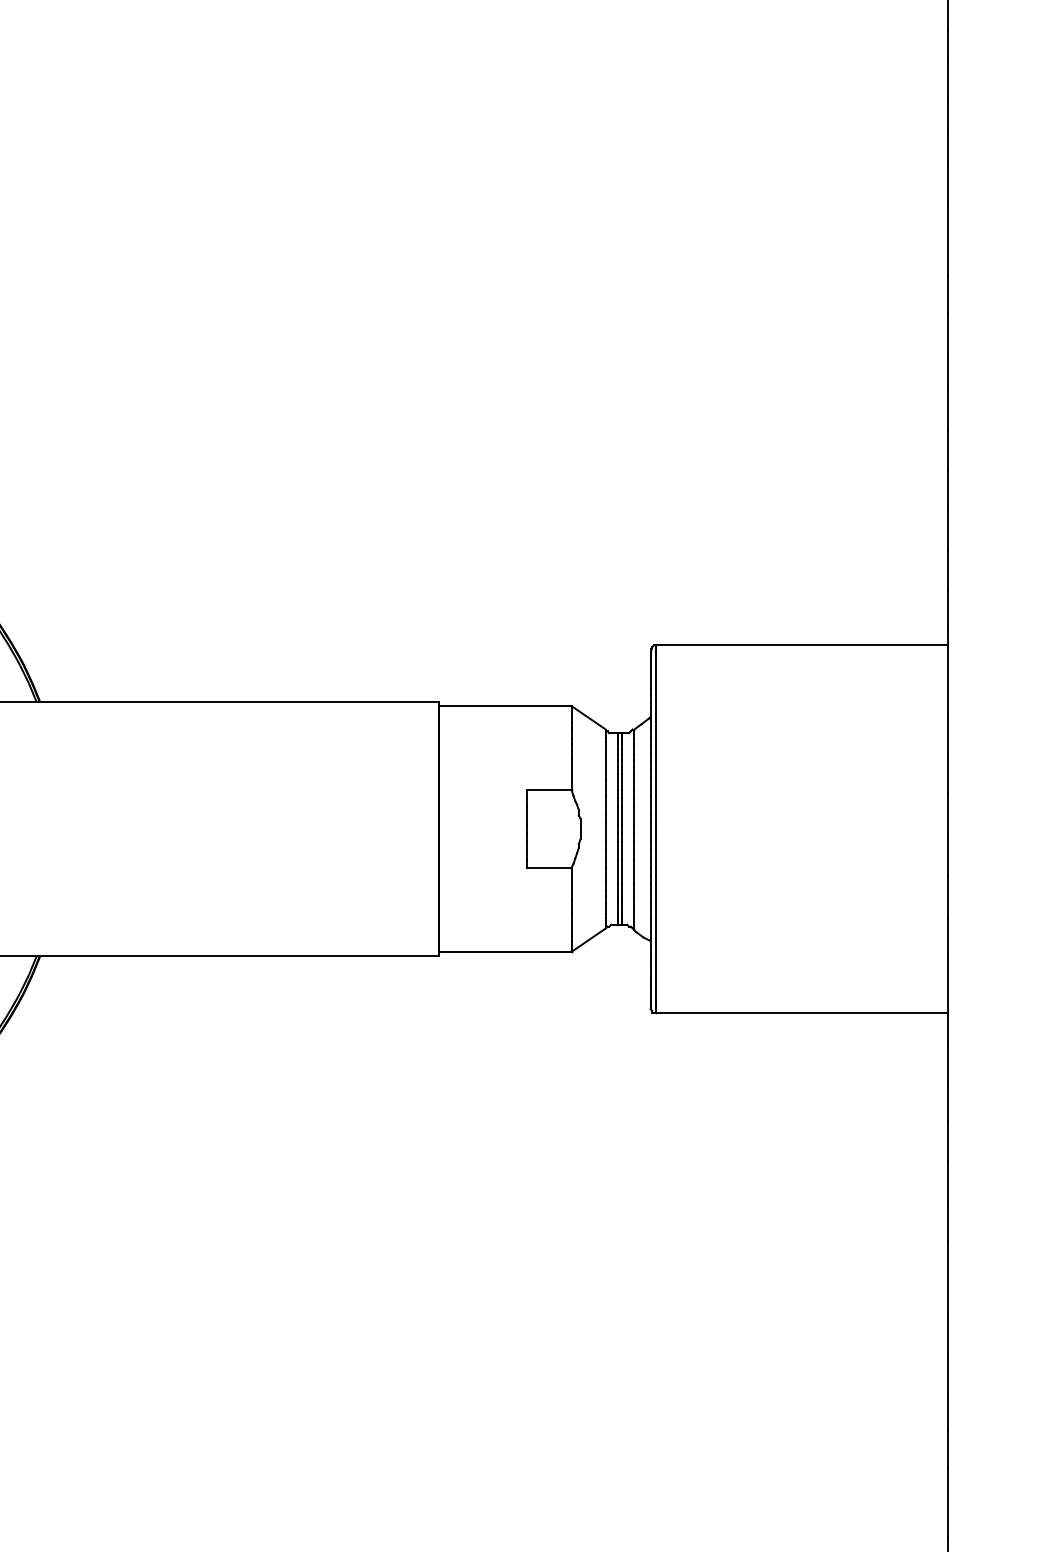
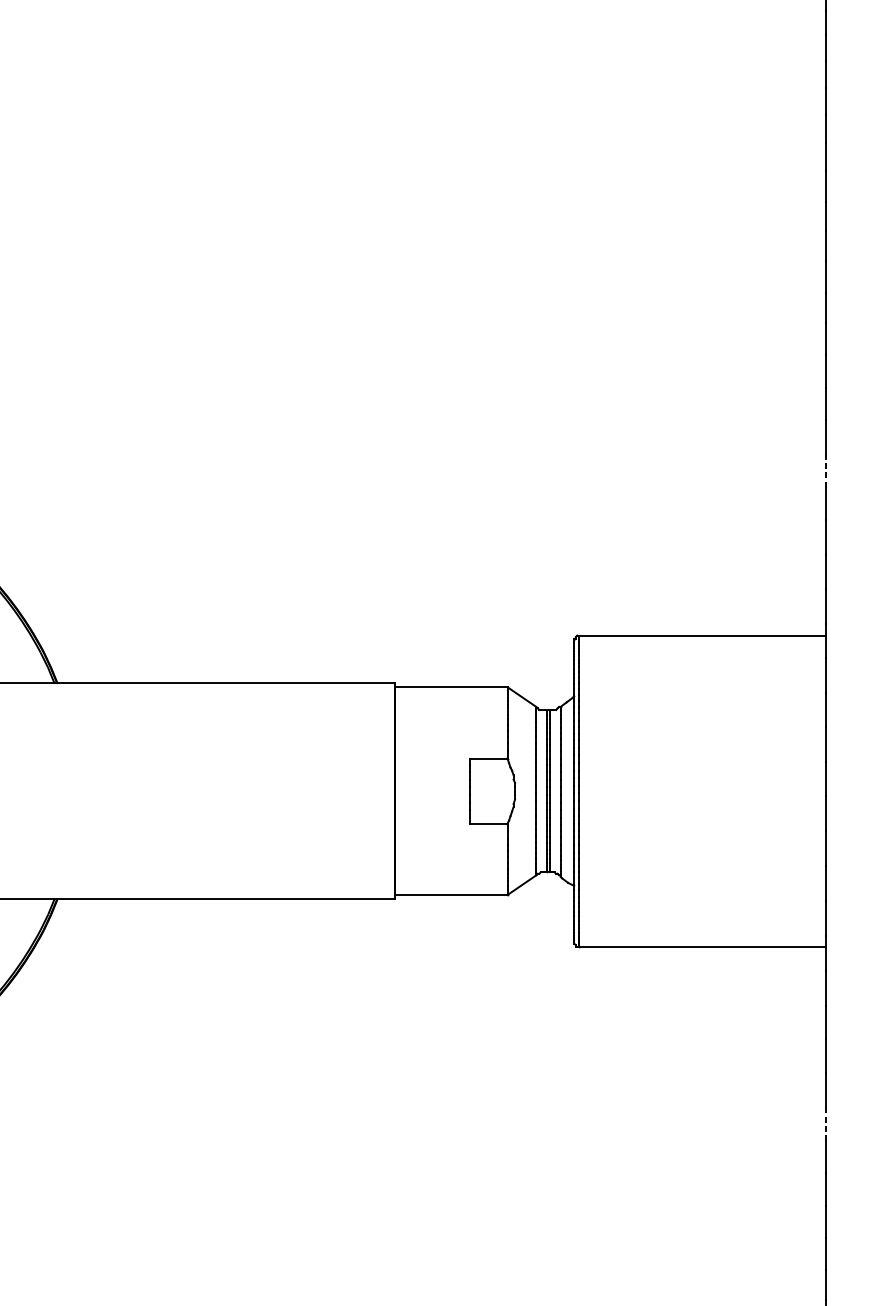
line: (948, 449) -> (826, 469), solid -> dashed
line: (948, 1222) -> (826, 1124), solid -> dashed

